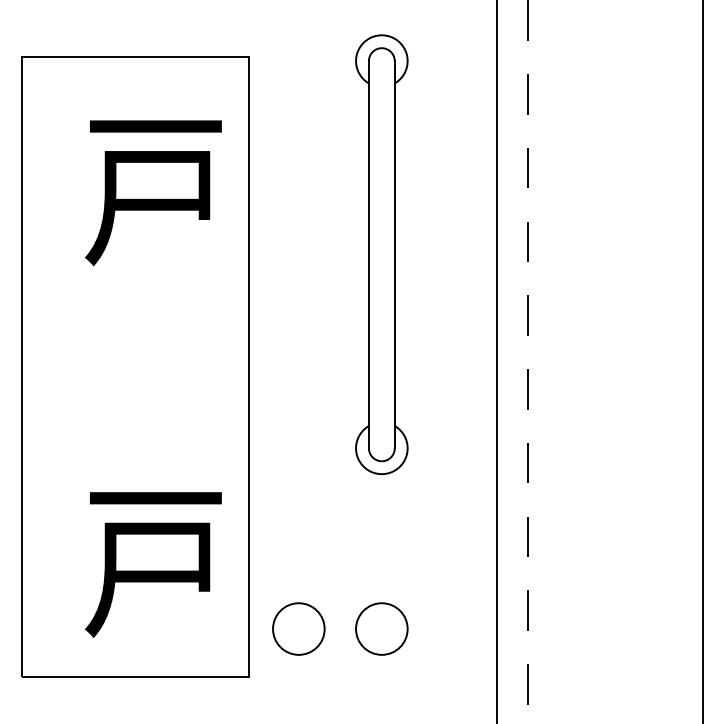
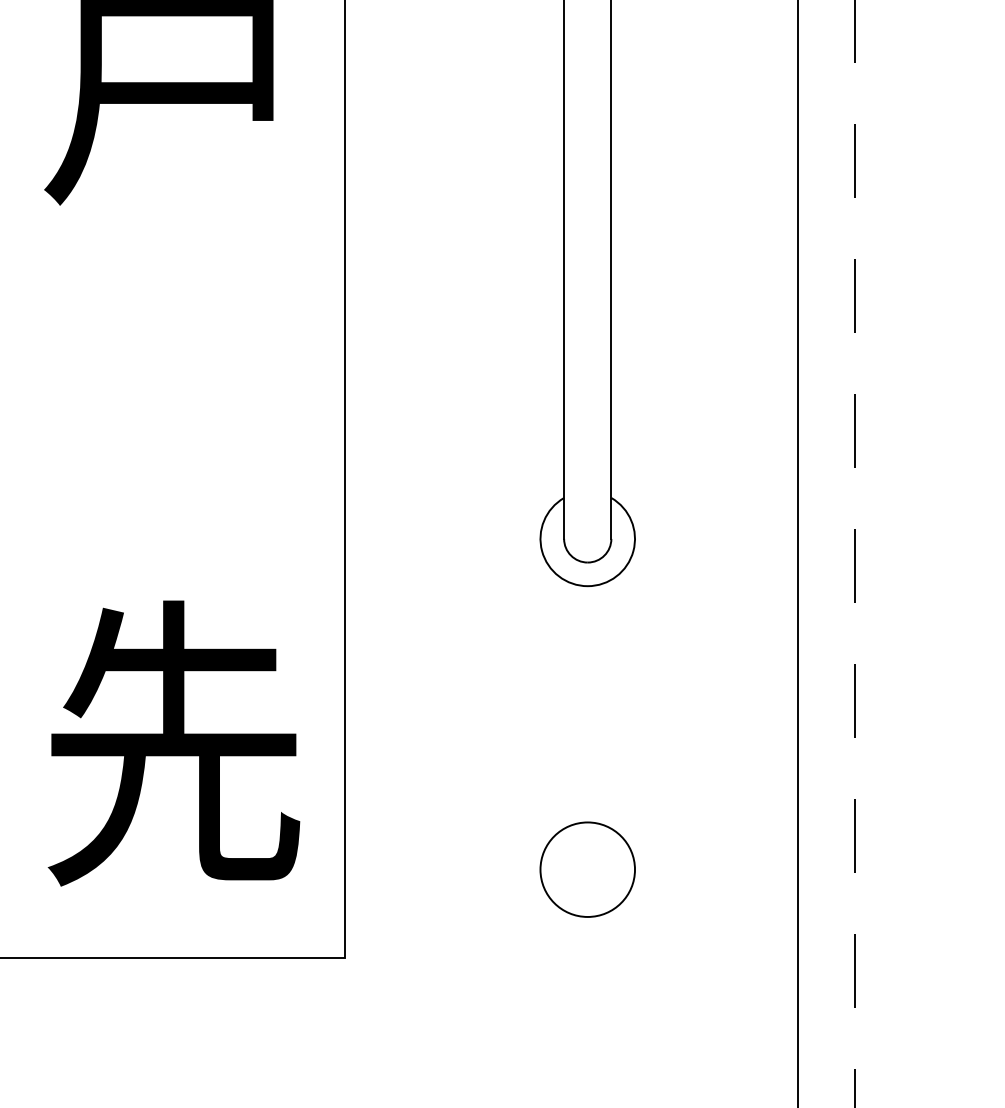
text: (154, 560) -> (171, 744), 戸 -> 先
circle: (298, 628) -> (435, 868), removed

